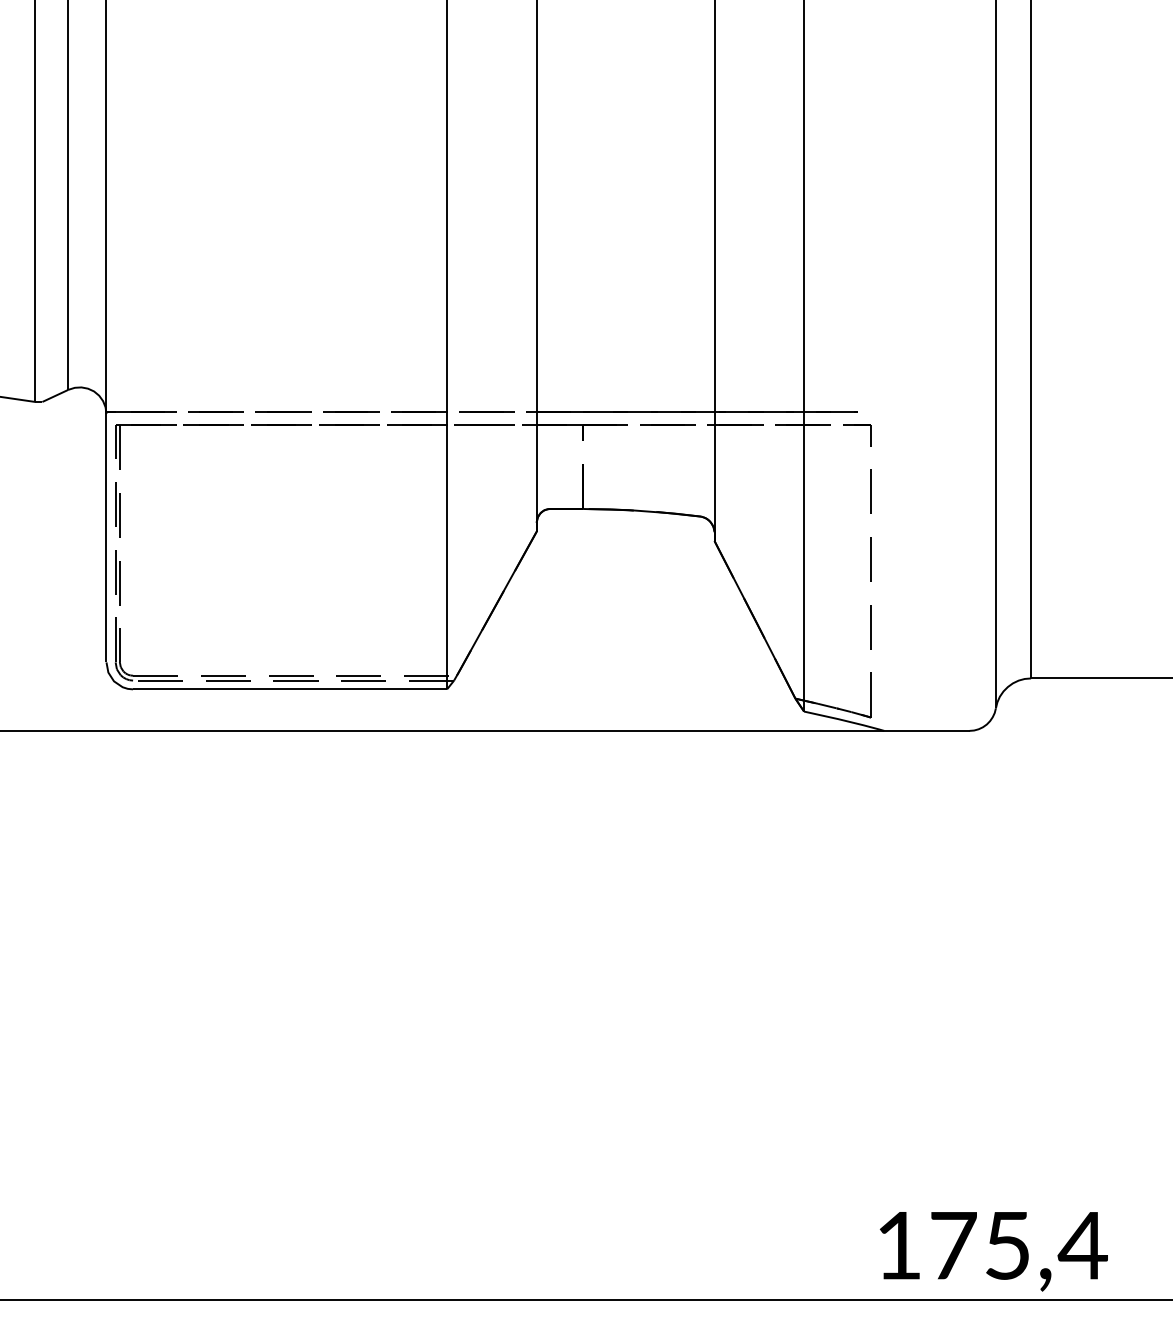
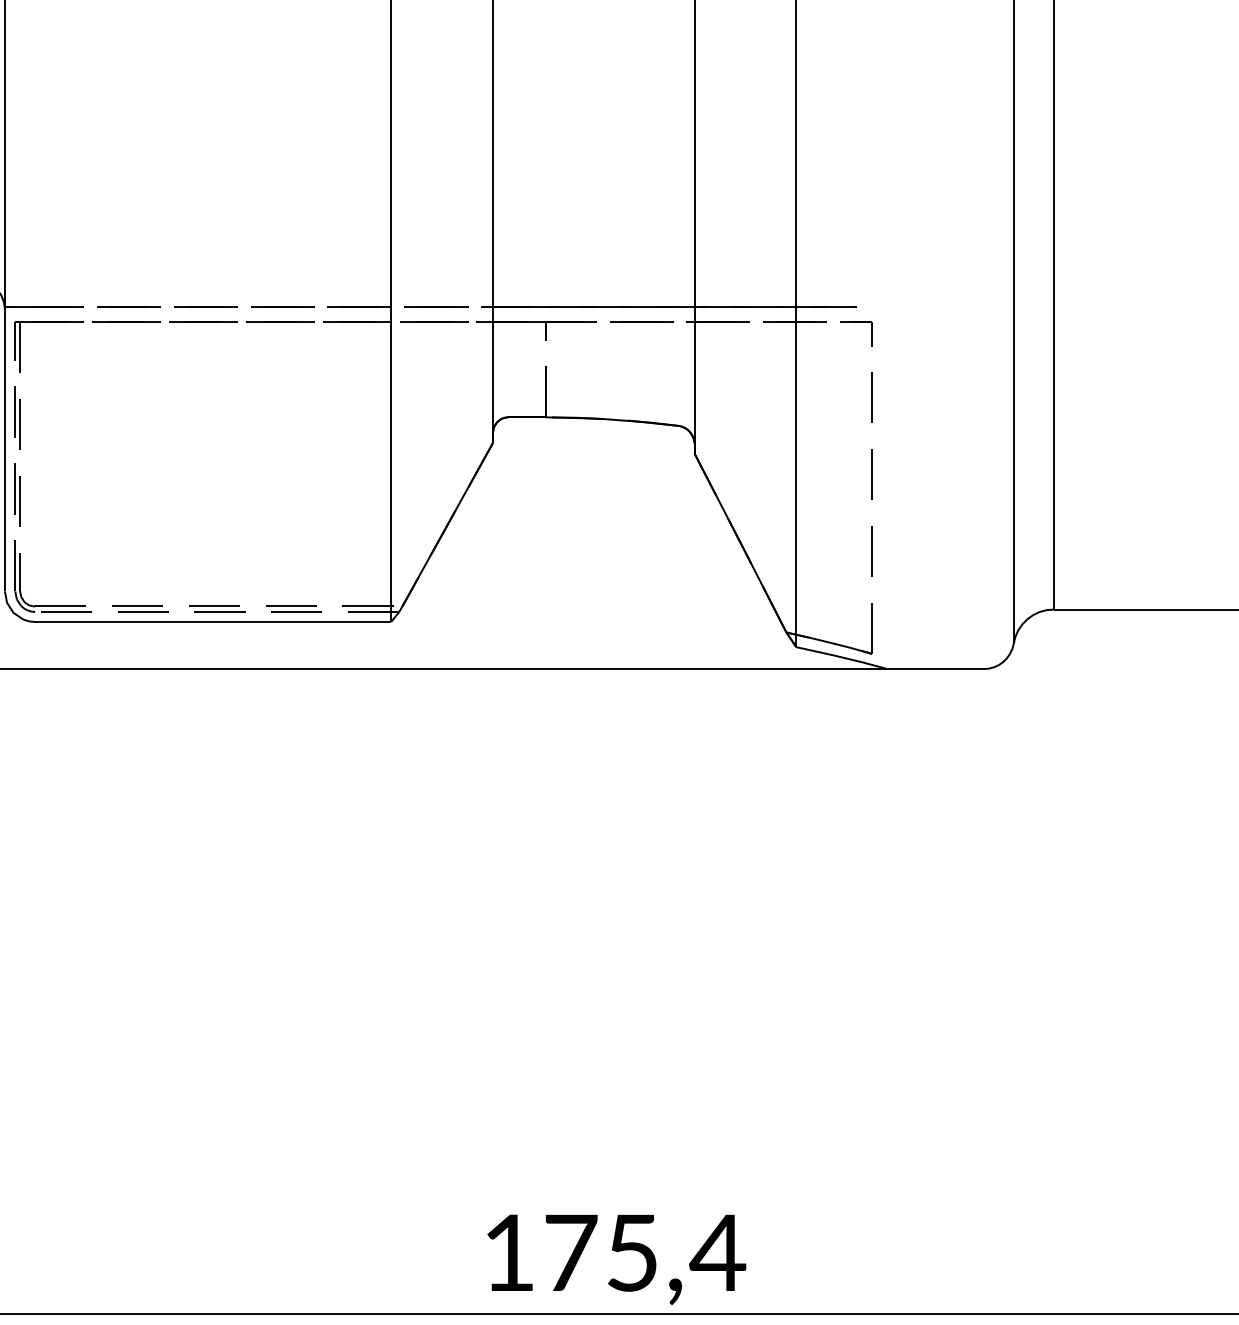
text: (993, 1251) -> (616, 1259), moved

